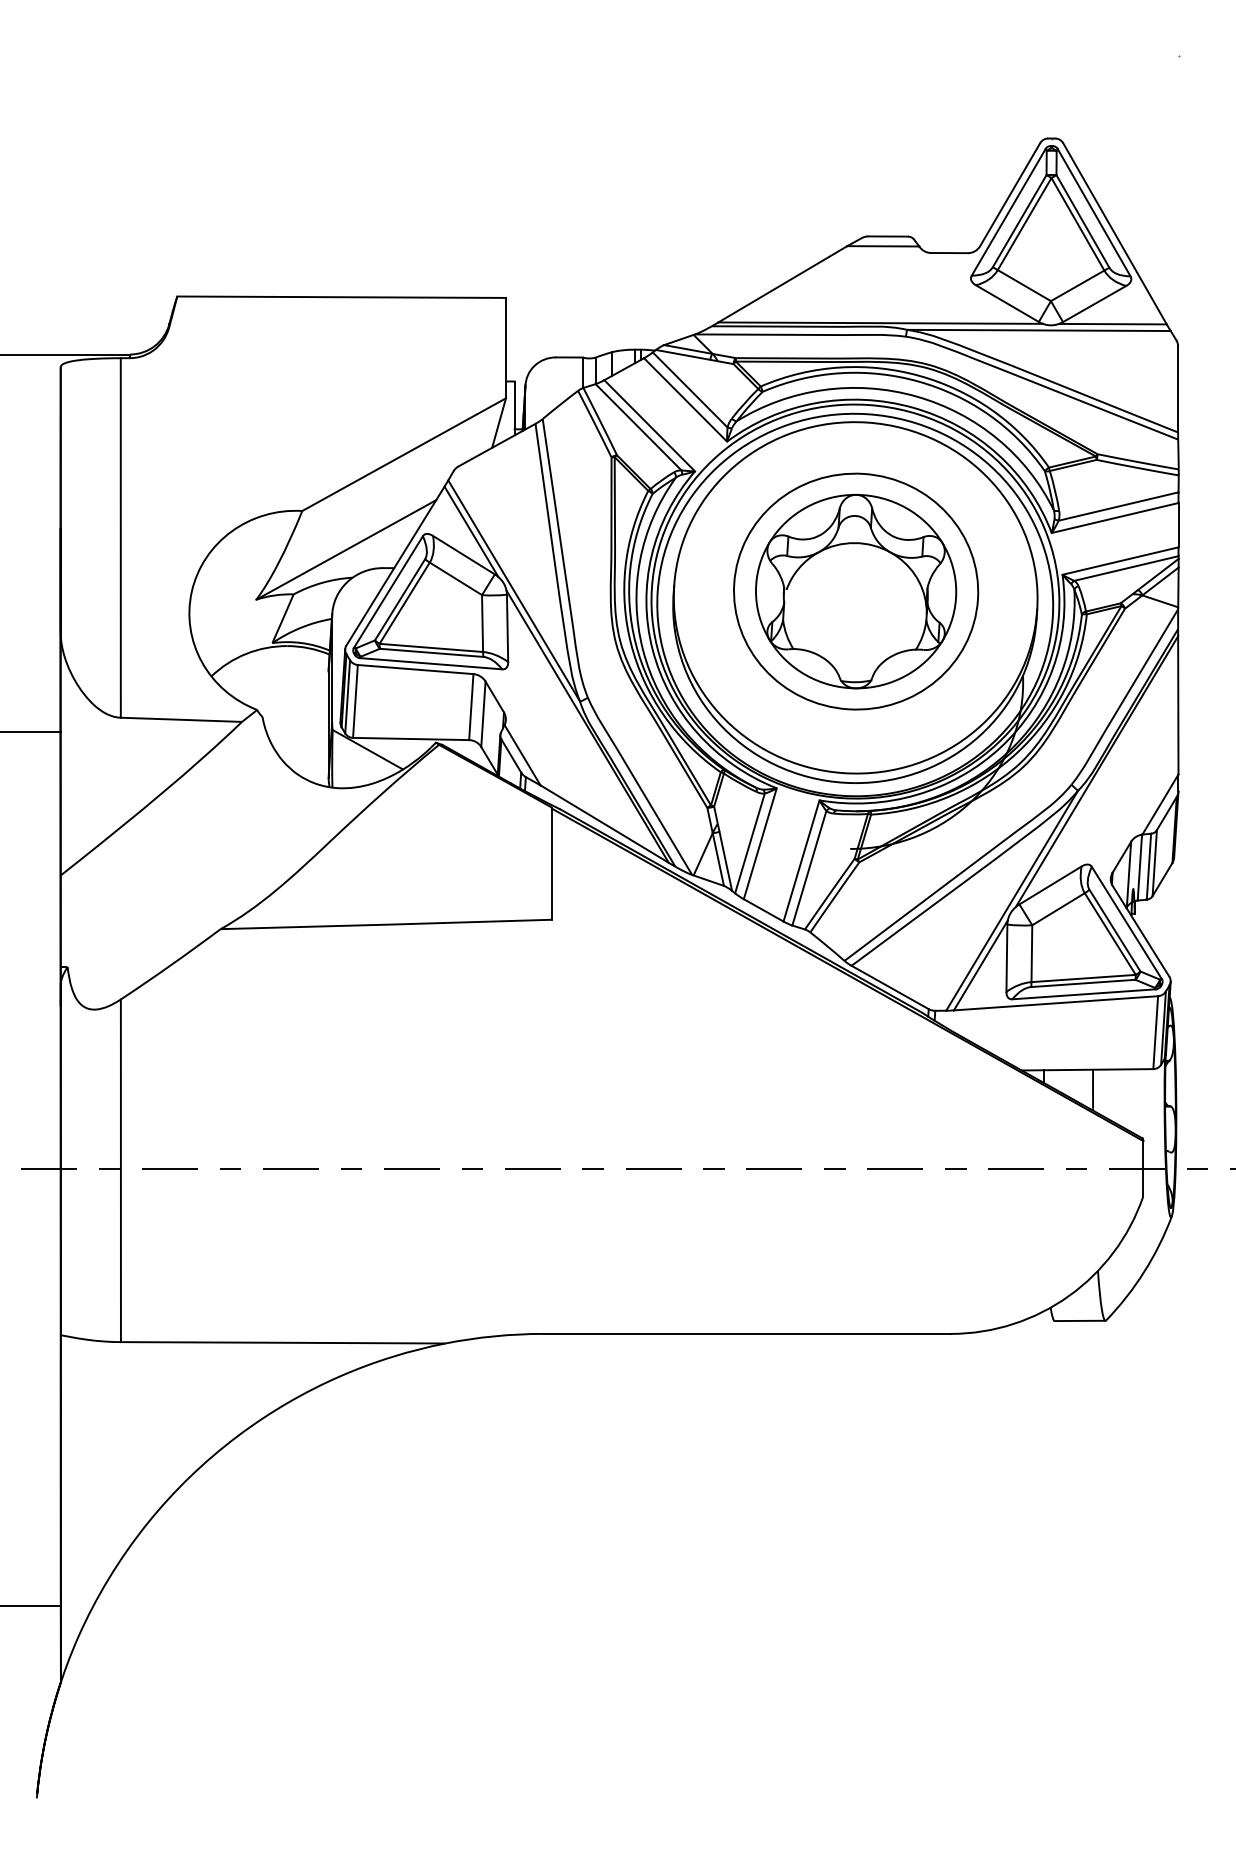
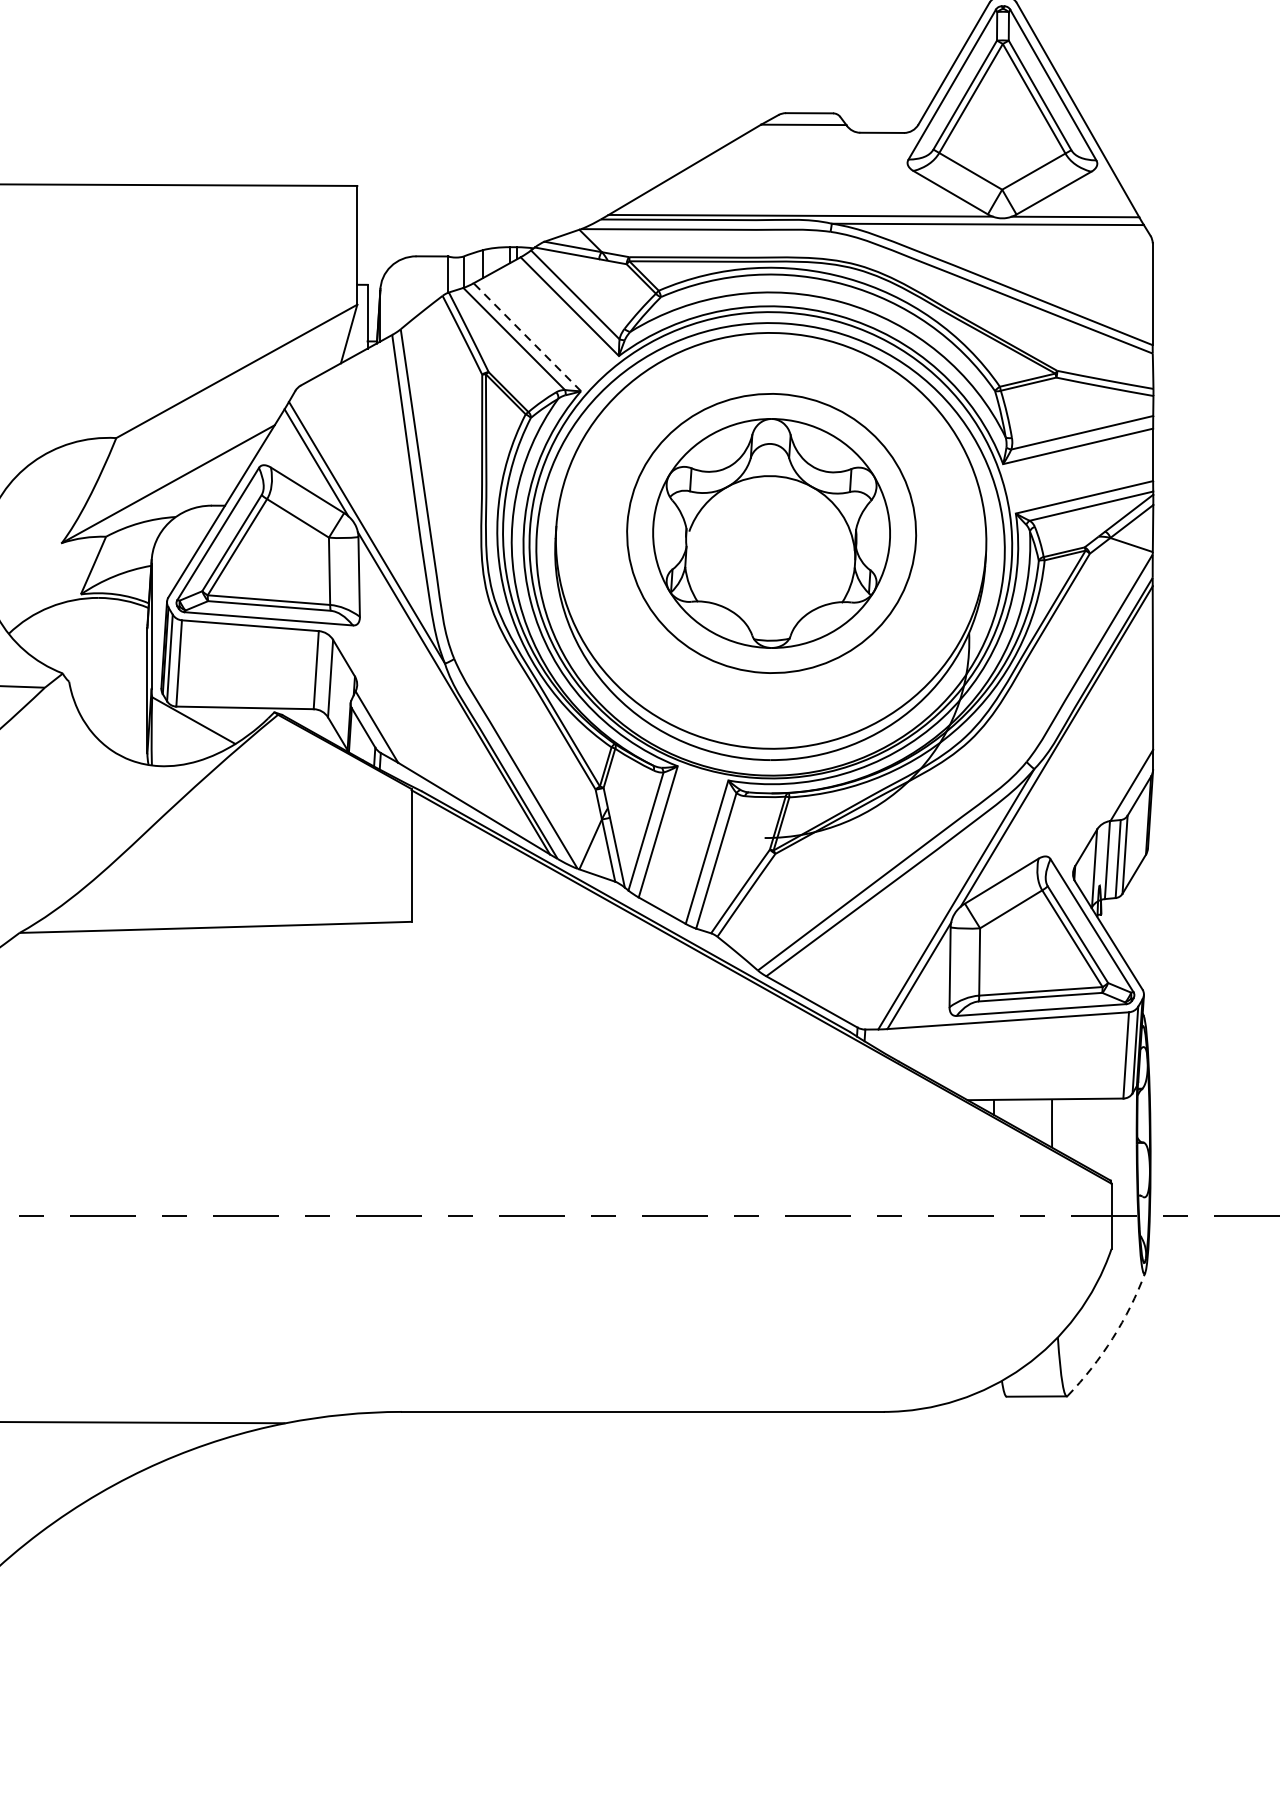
line: (649, 425) -> (527, 336), solid -> dashed
arc: (1144, 1271) -> (1112, 1338), solid -> dashed

